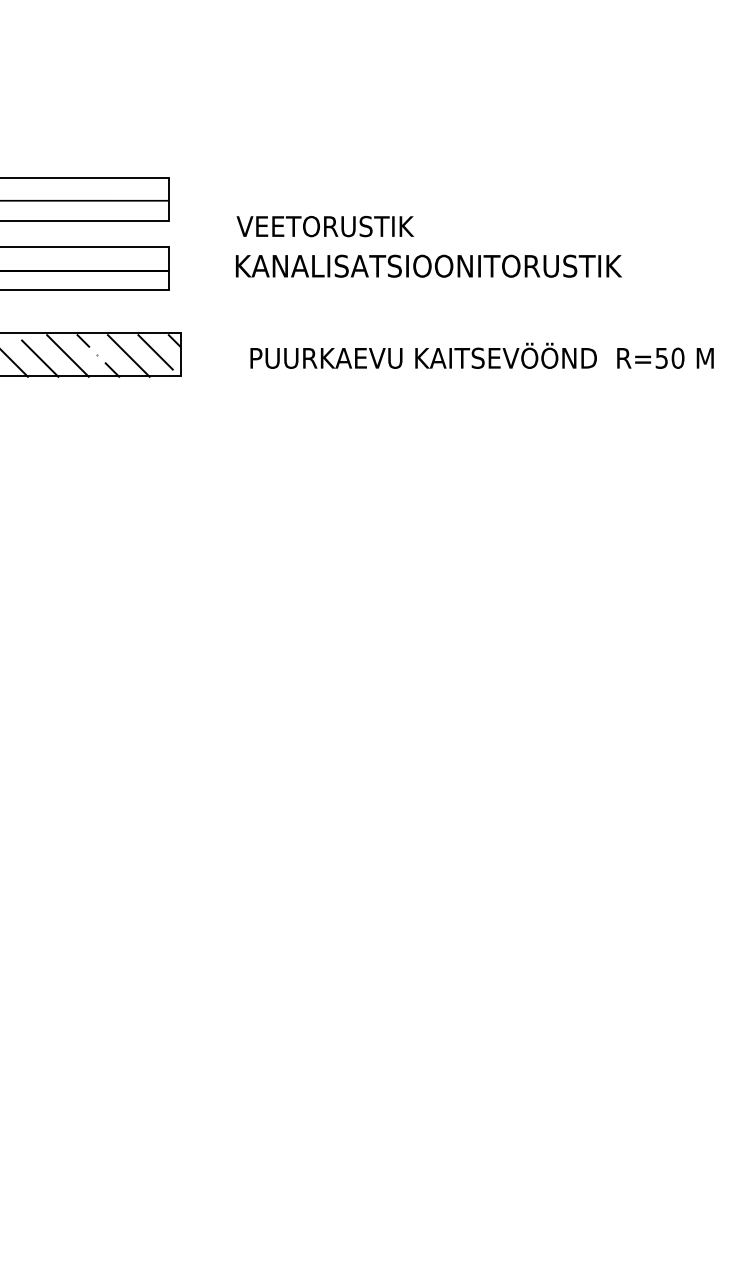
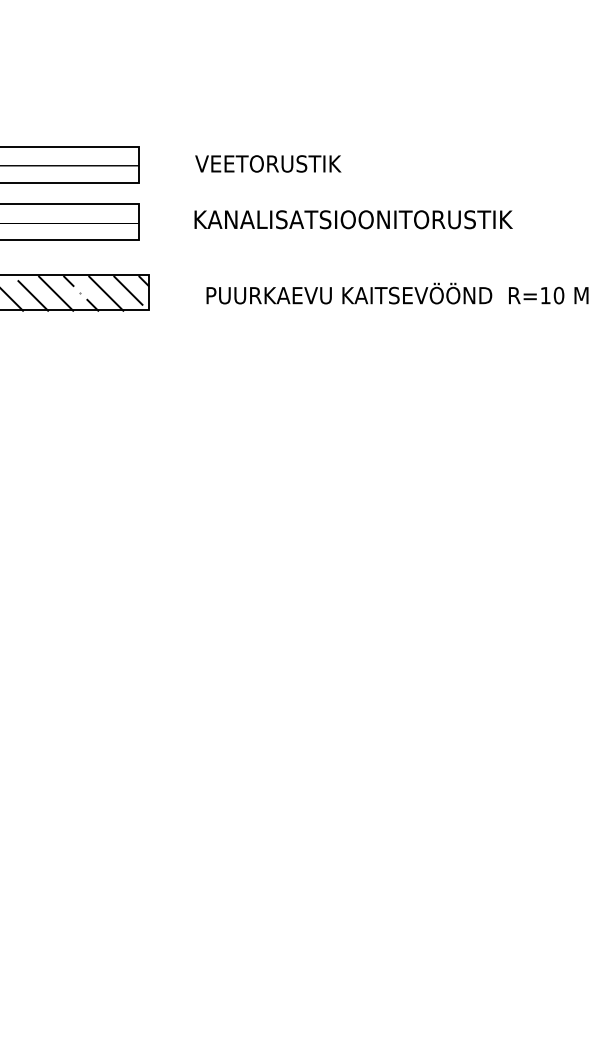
text: (324, 226) -> (267, 163), moved
text: (661, 358) -> (545, 295), R=50 -> R=10

